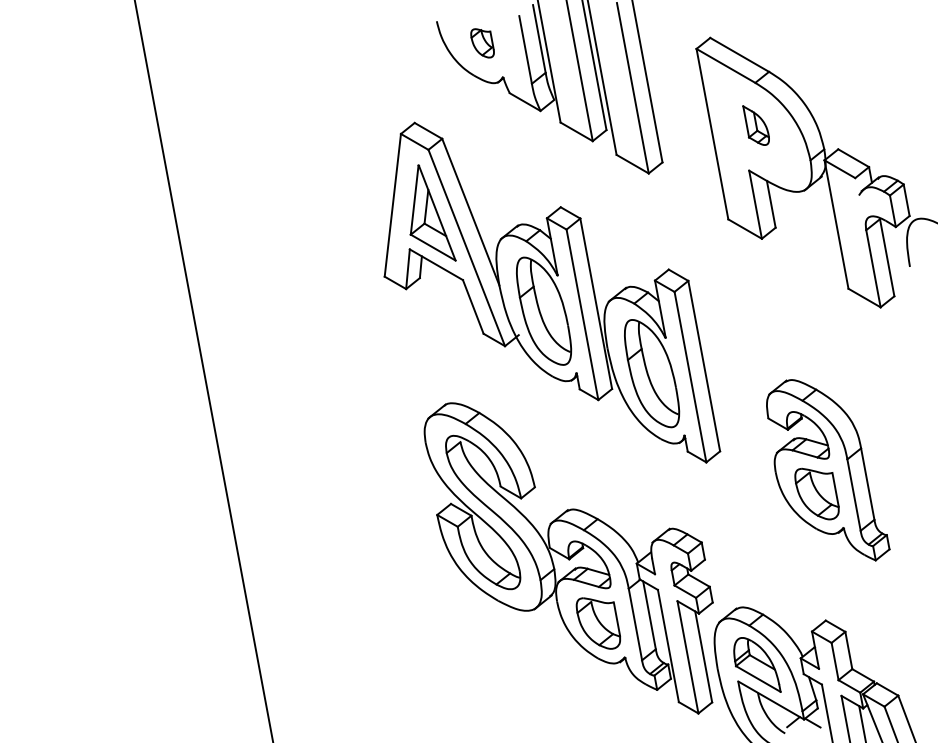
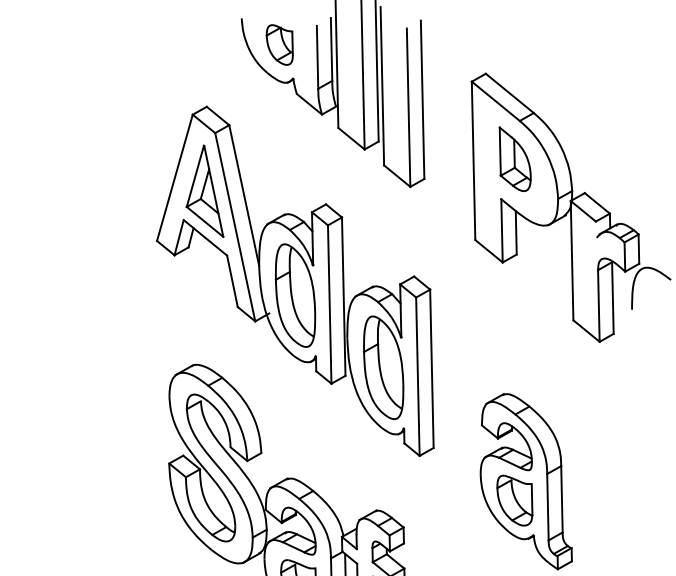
part: (482, 43) -> (279, 45), size x1.43
part: (755, 125) -> (513, 159), size x1.67

